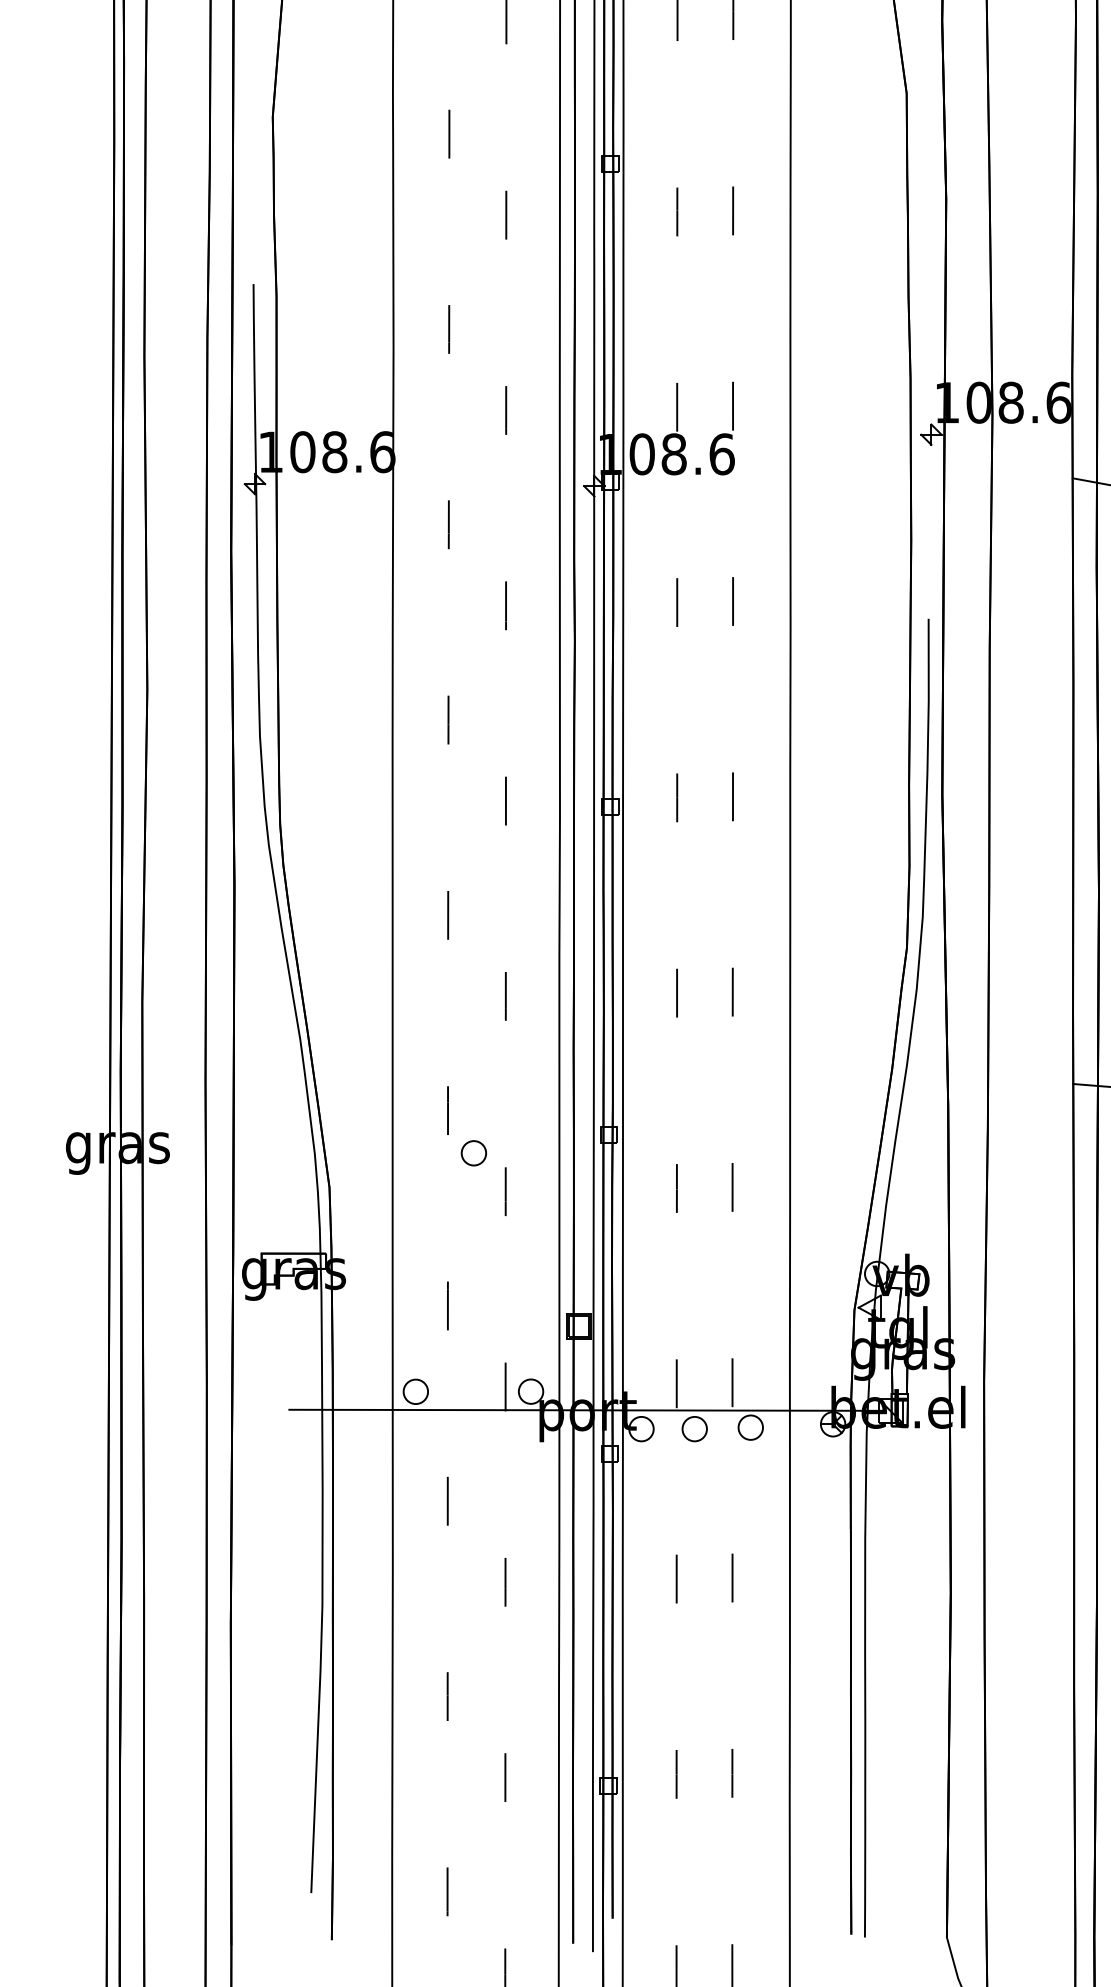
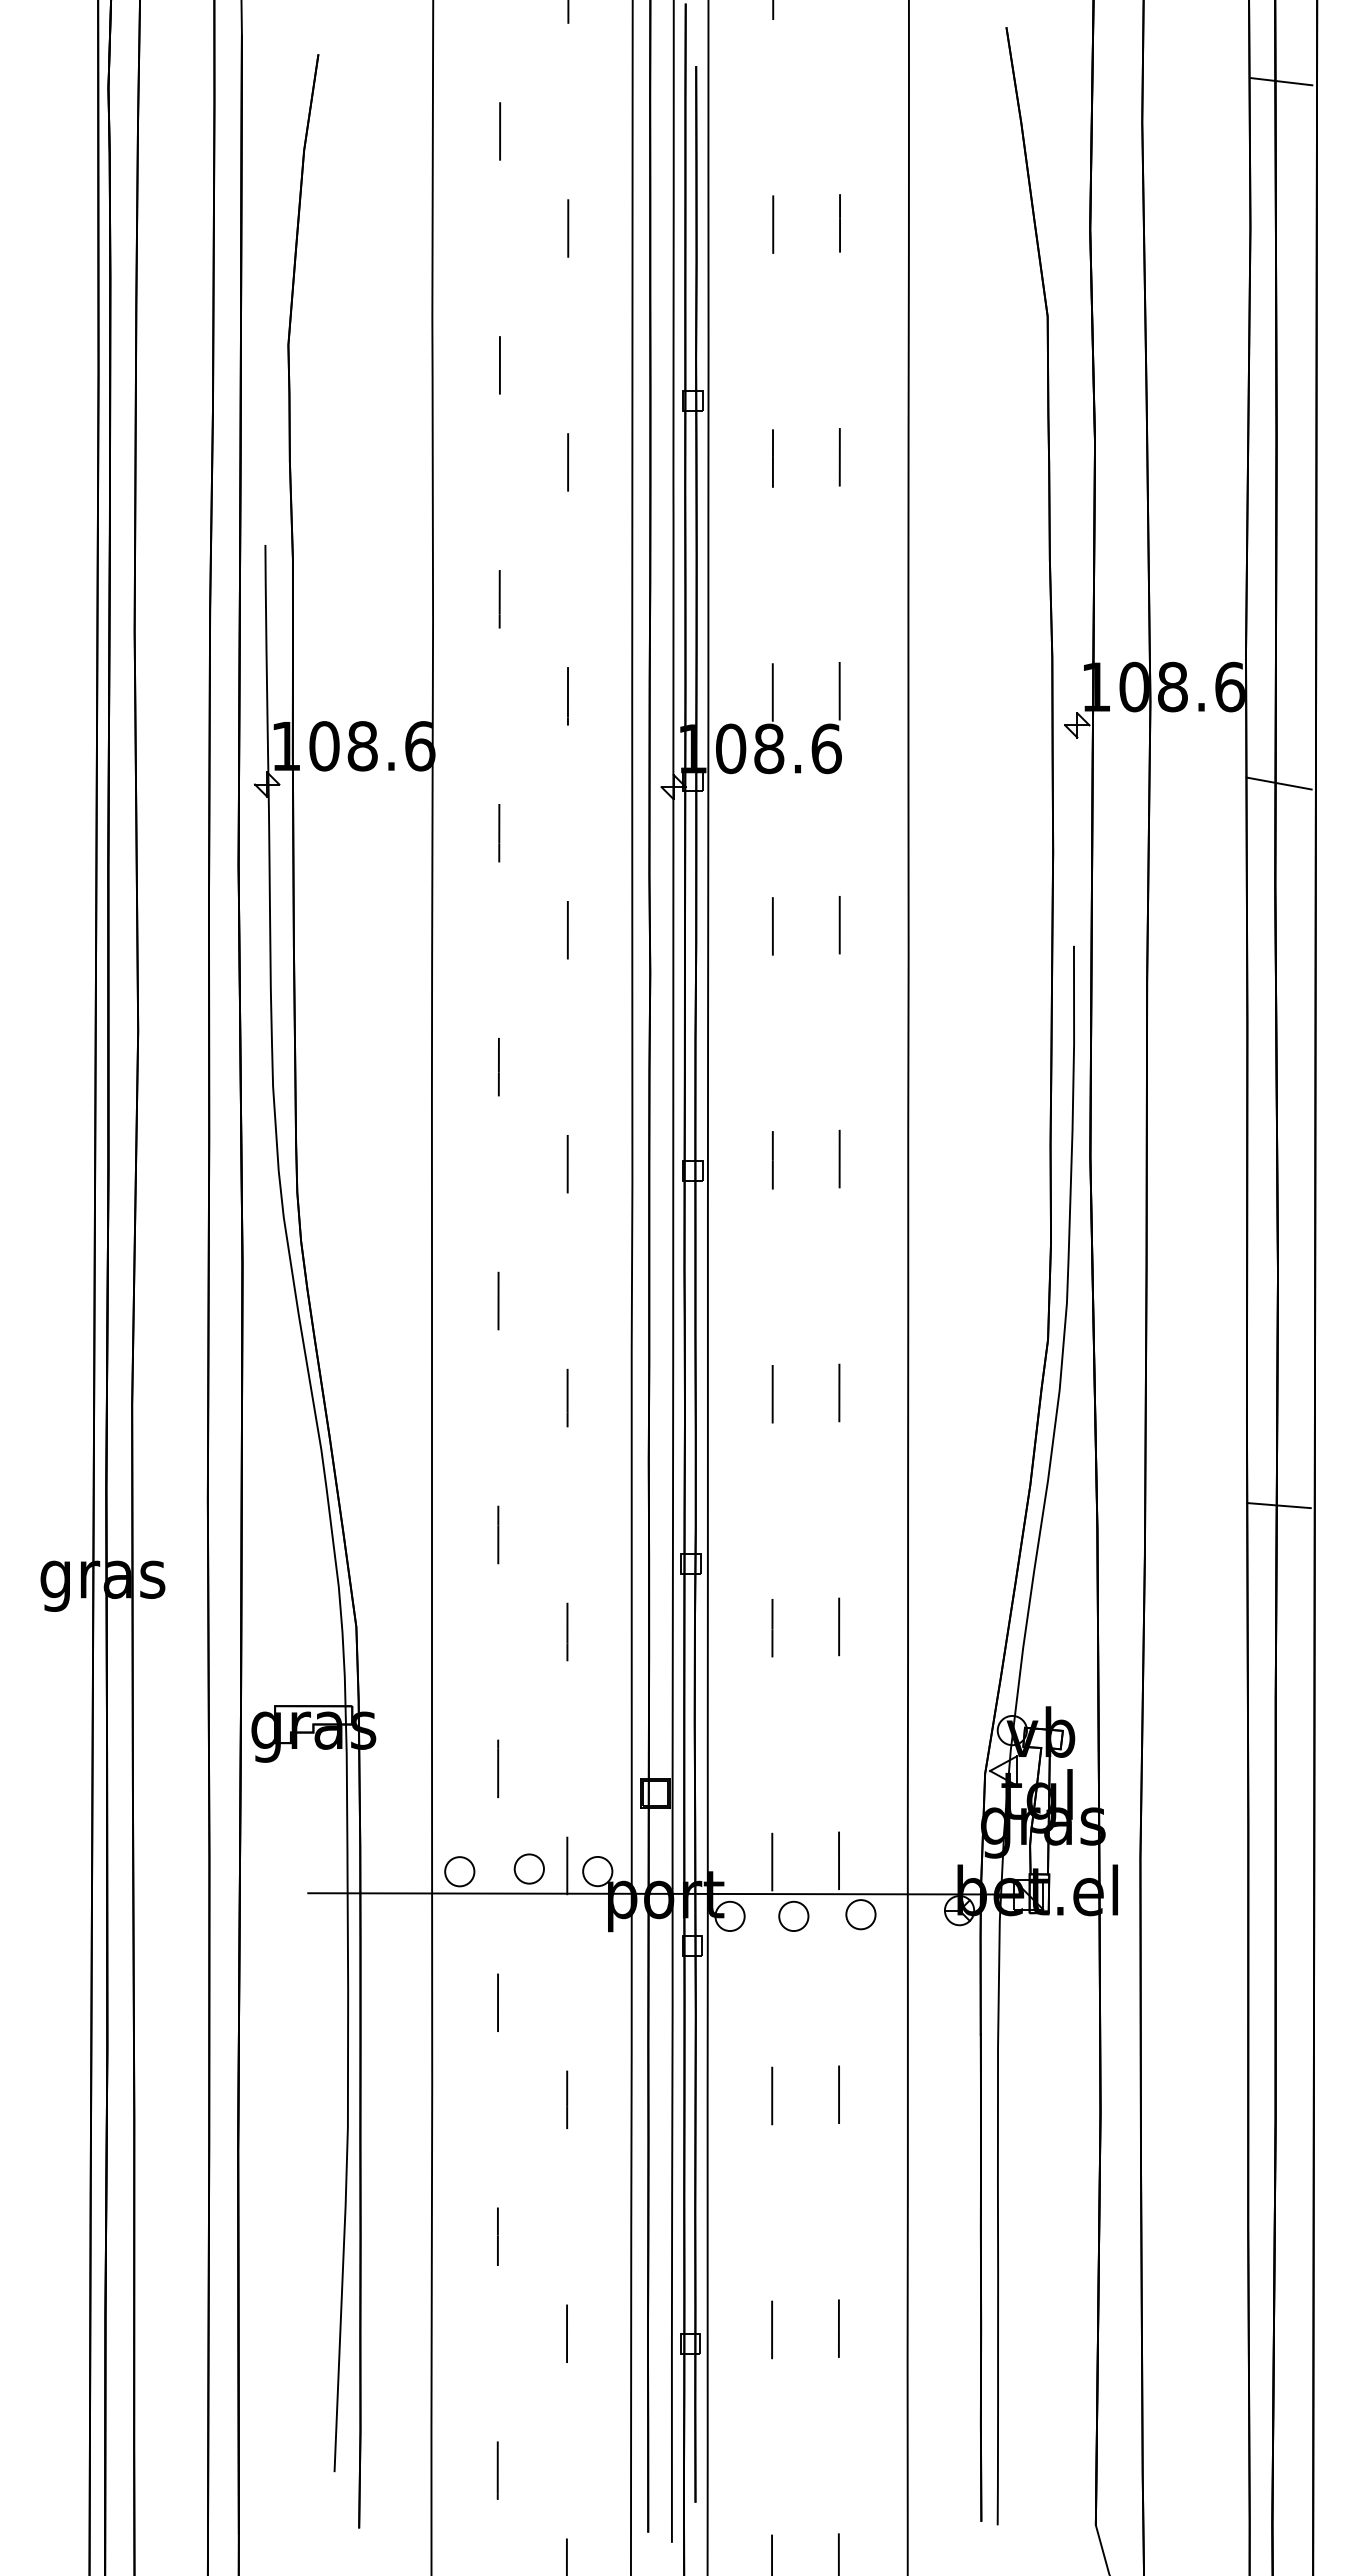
part: (473, 1152) -> (528, 1868), moved

